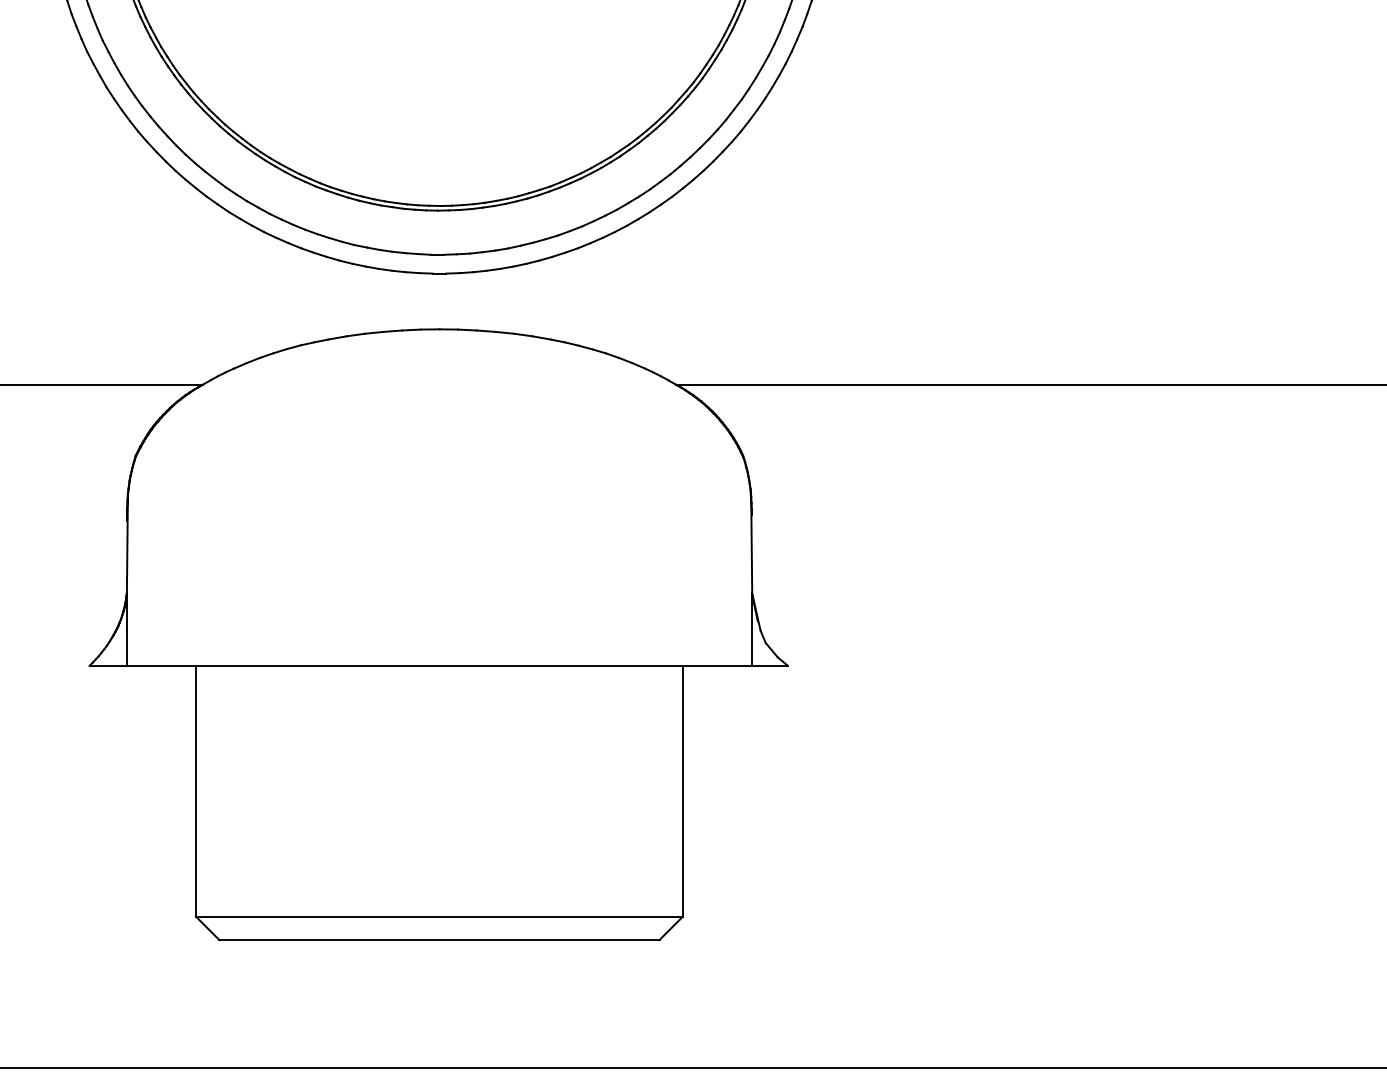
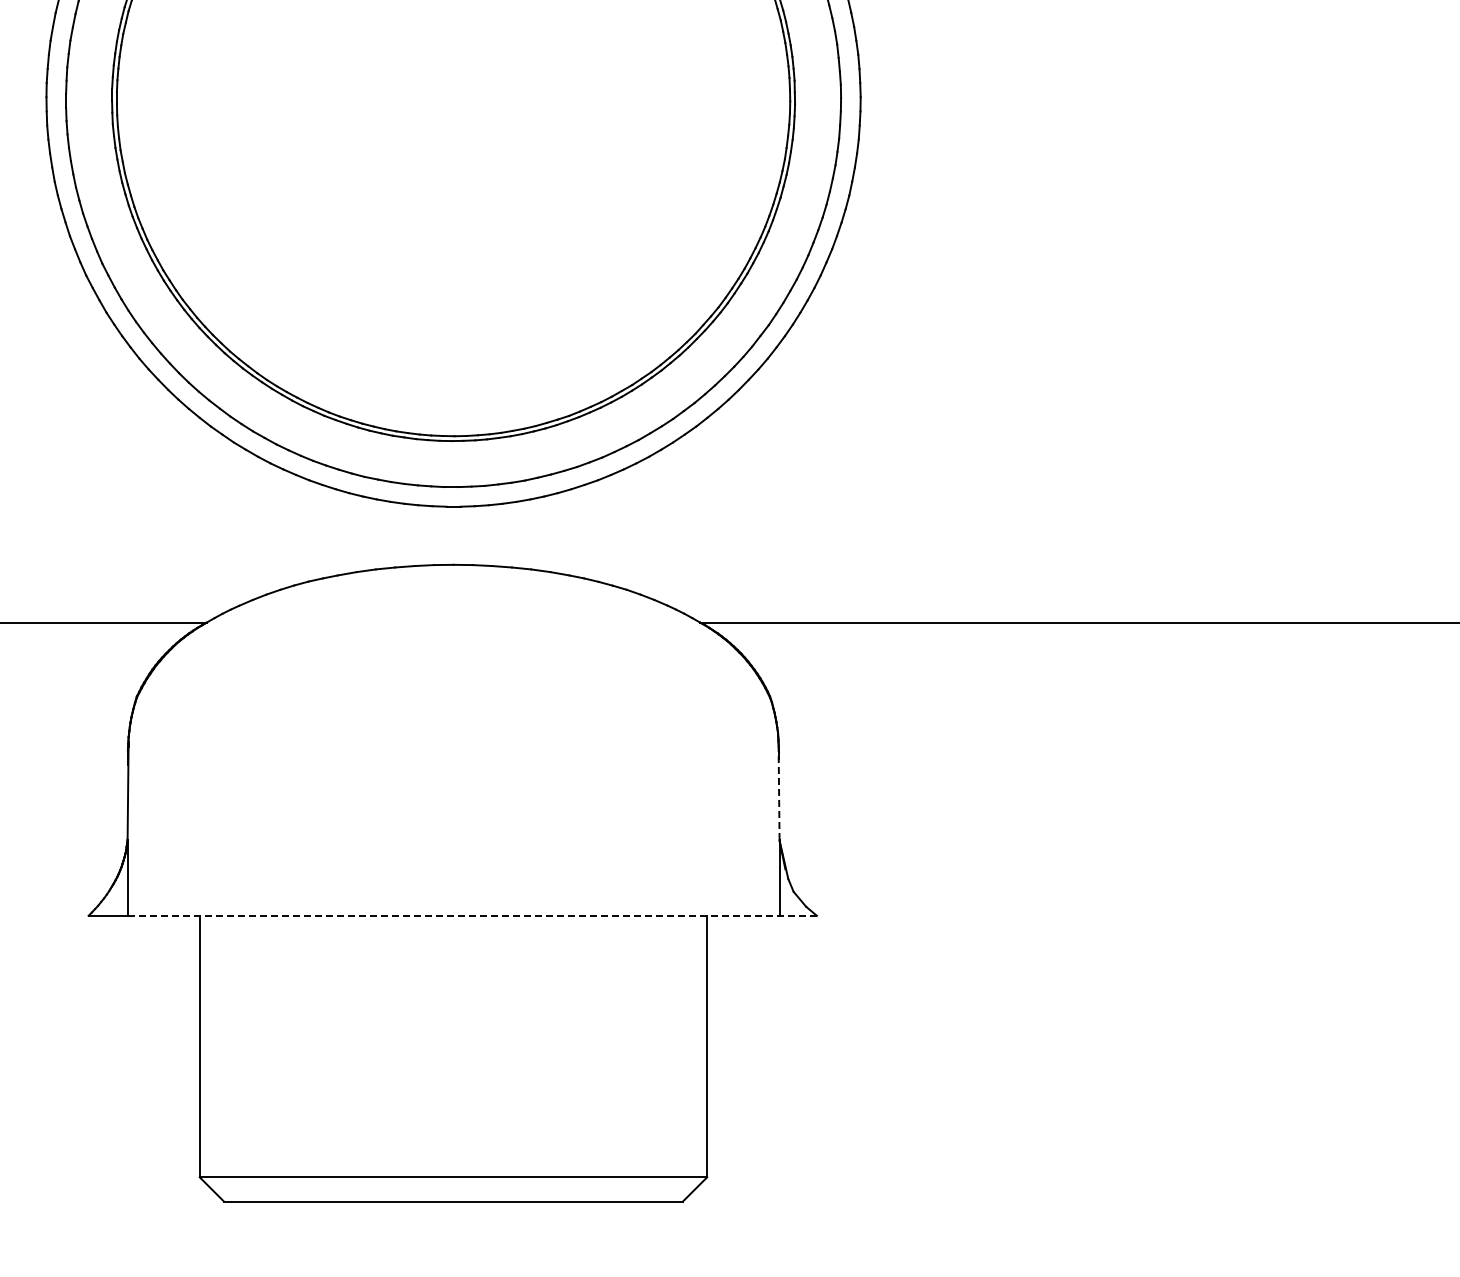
line: (752, 548) -> (779, 793), solid -> dashed
line: (457, 665) -> (472, 915), solid -> dashed

